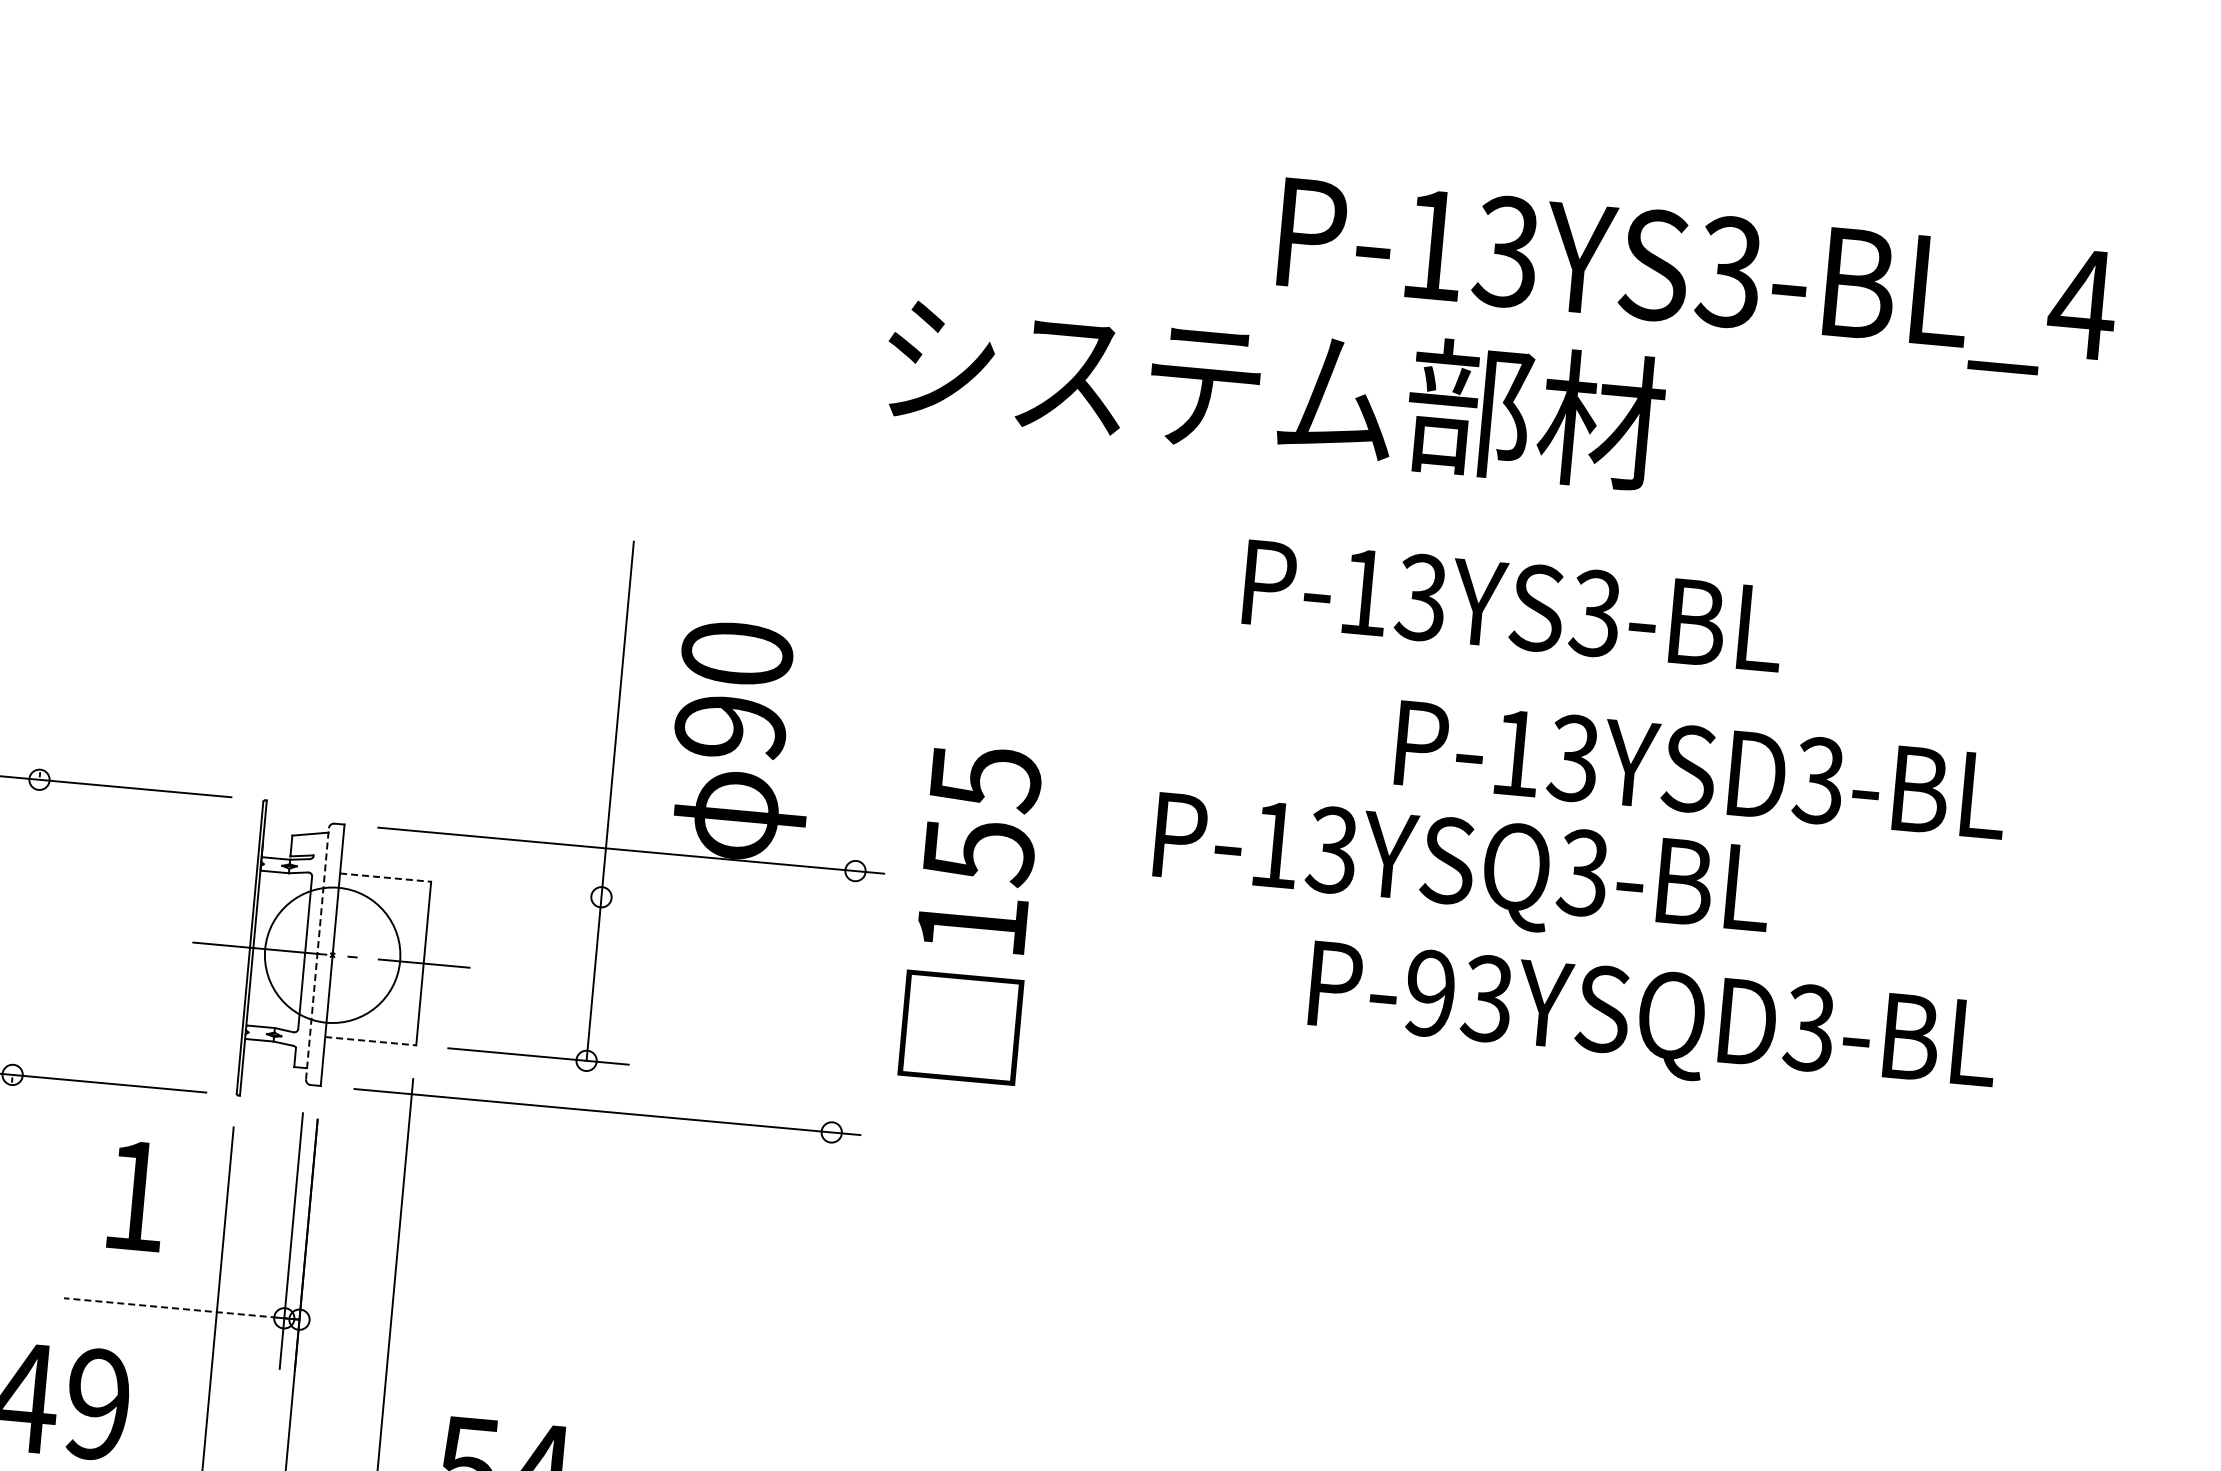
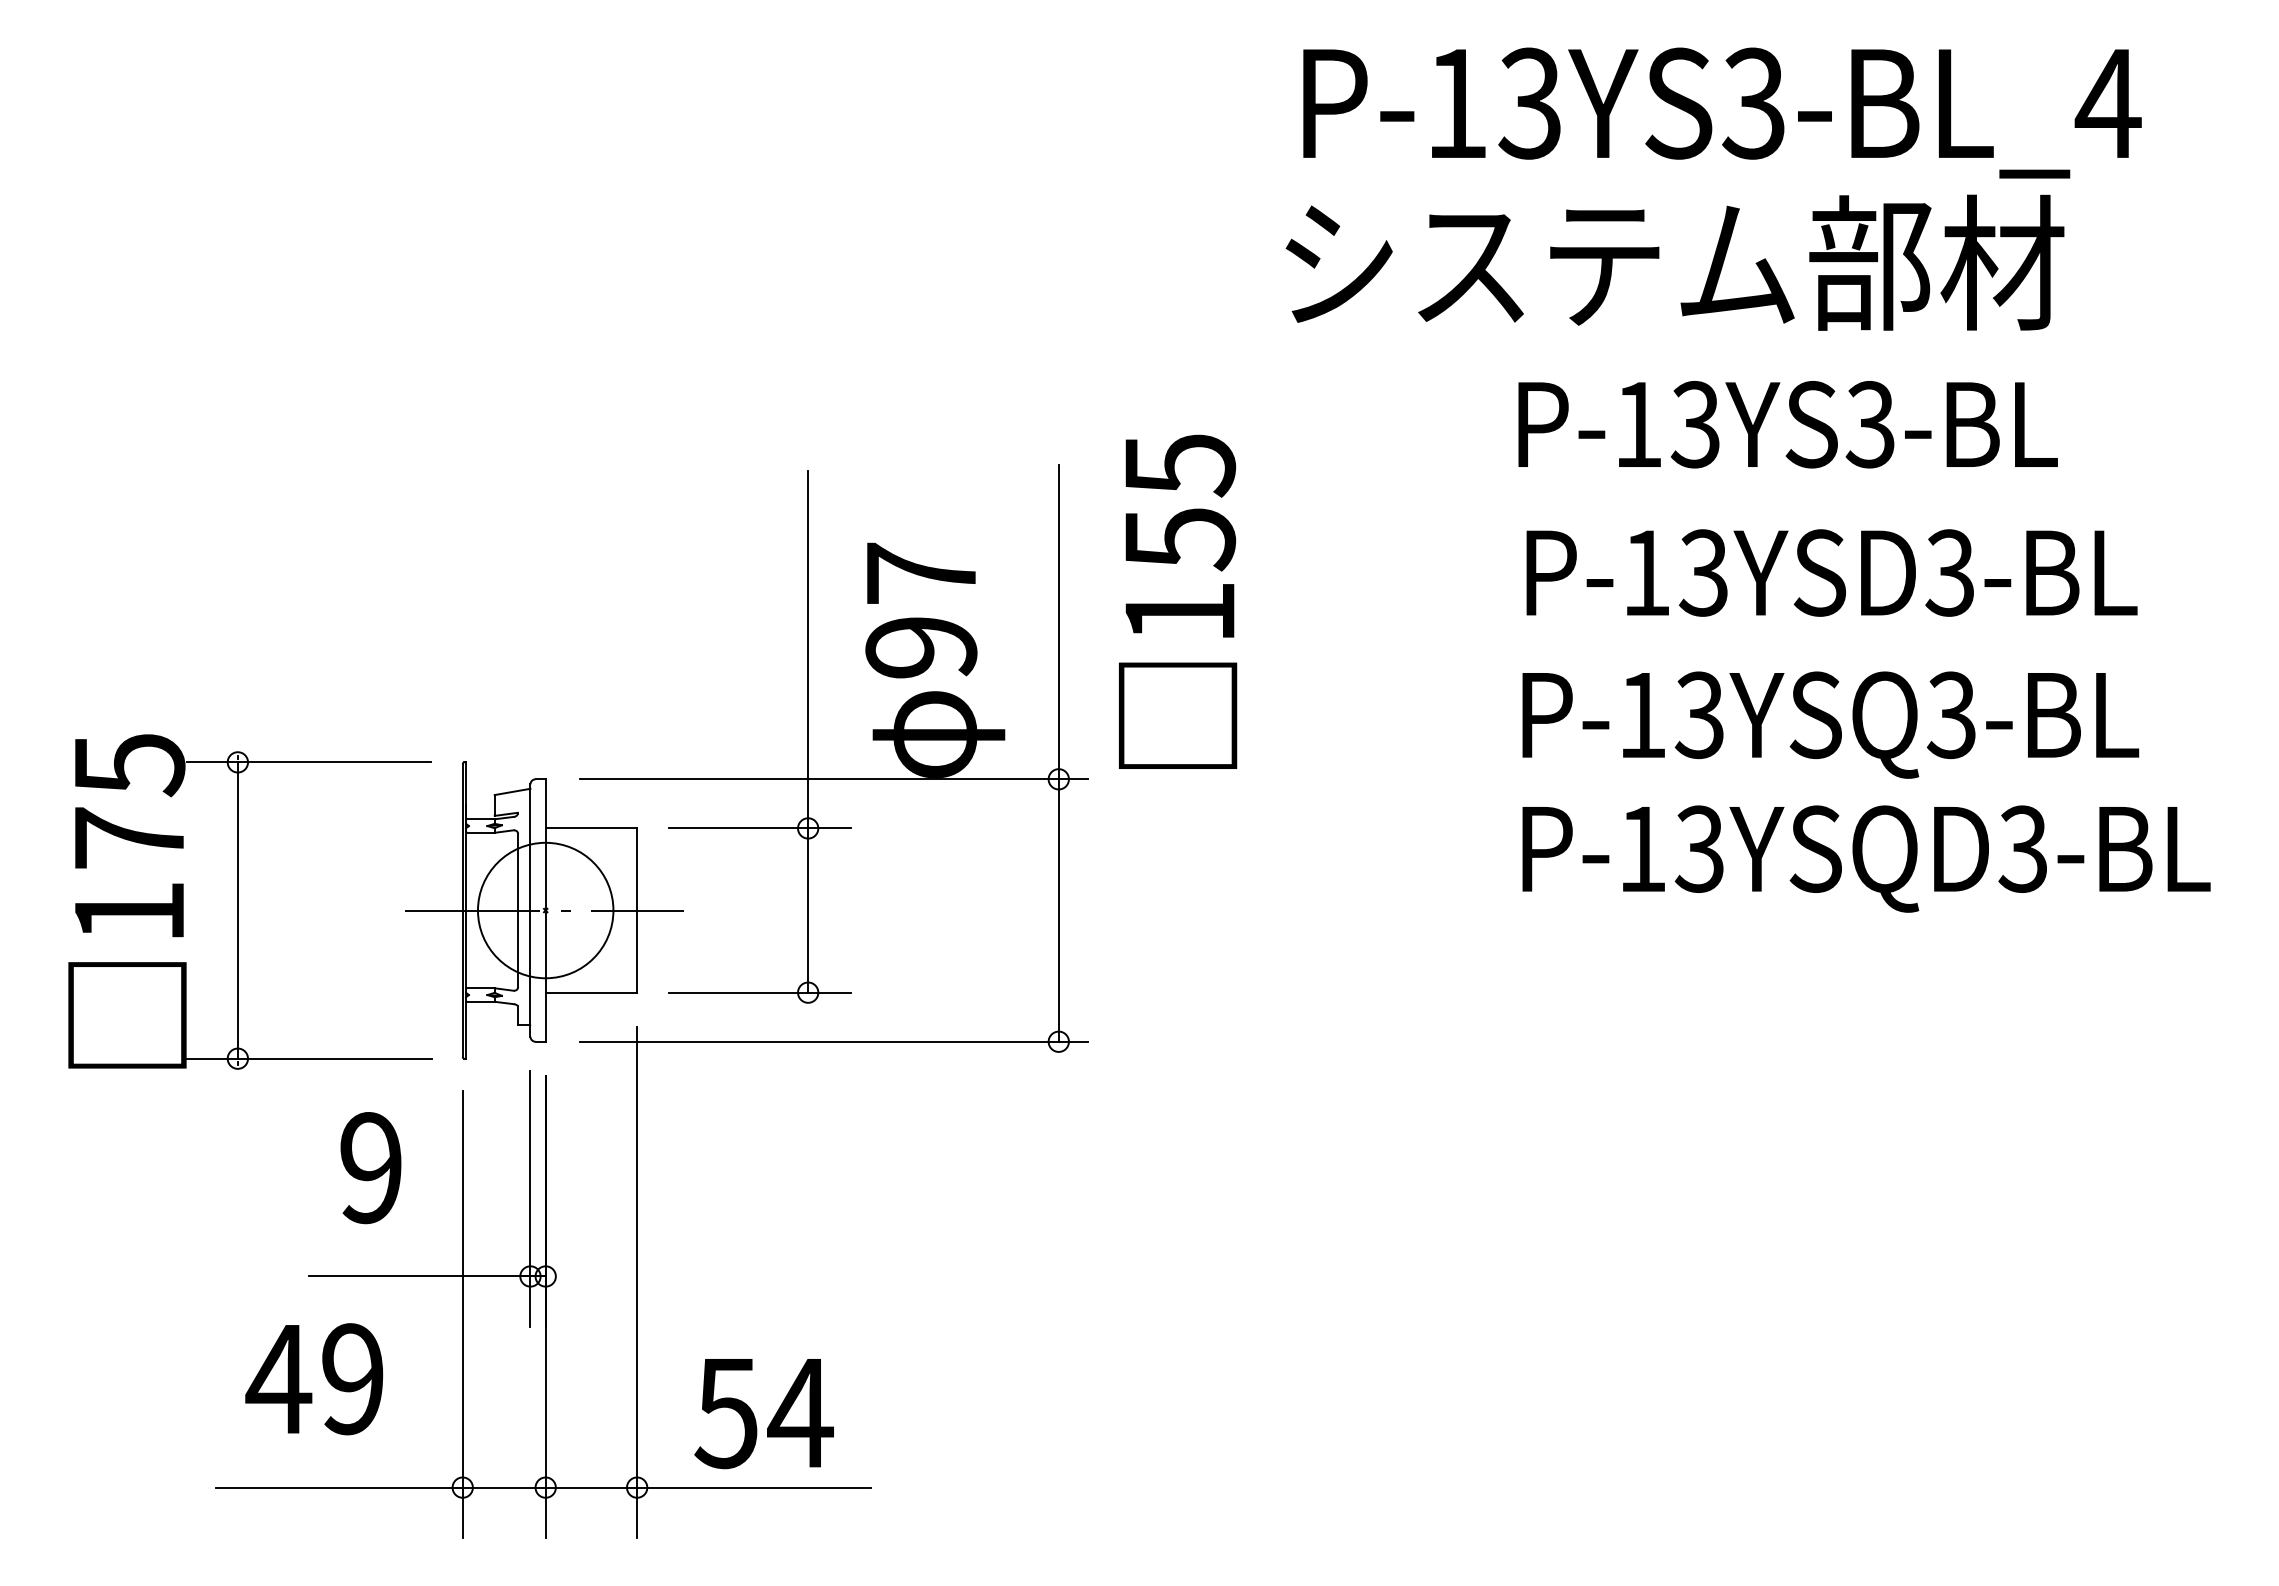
text: (1697, 278) -> (1722, 112), moved
text: (1274, 390) -> (1674, 262), moved
text: (1512, 605) -> (1787, 424), moved
text: (737, 652) -> (921, 572), 90 -> 97
text: (1700, 769) -> (1831, 572), moved
line: (857, 844) -> (1058, 752), added
text: (1461, 871) -> (1830, 724), moved
line: (385, 877) -> (591, 828), dashed -> solid
line: (552, 892) -> (759, 828), added
text: (971, 913) -> (1178, 601), moved
line: (25, 927) -> (237, 910), added
line: (317, 953) -> (530, 910), dashed -> solid
text: (1429, 992) -> (1641, 848), P-93YSQD3-BL -> P-13YSQD3-BL
line: (370, 1041) -> (591, 992), dashed -> solid
text: (134, 1196) -> (370, 1168), 1 -> 9
line: (181, 1309) -> (427, 1276), dashed -> solid

